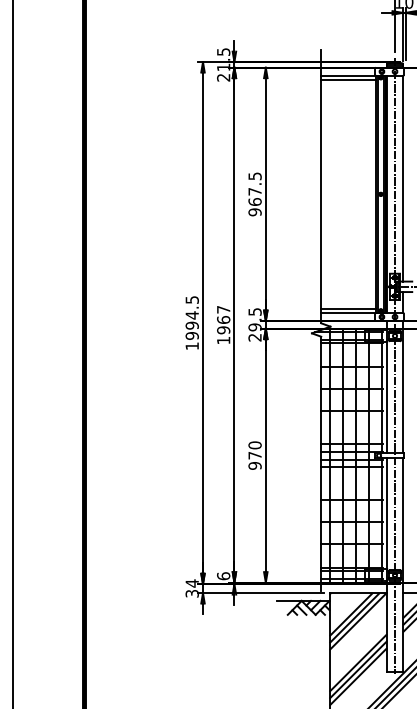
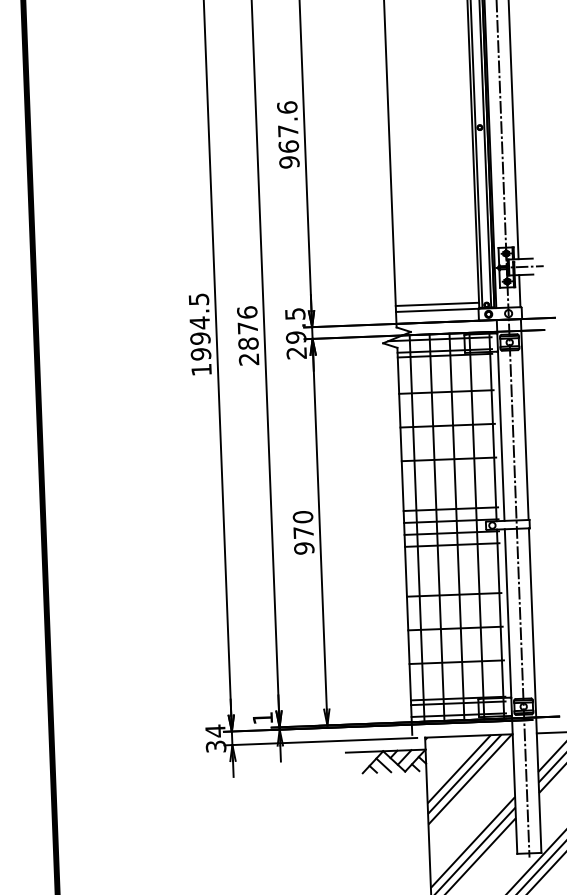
text: (254, 176) -> (286, 107), 967.5 -> 967.6
text: (223, 324) -> (247, 334), 1967 -> 2876
text: (223, 576) -> (262, 718), 6 -> 1

